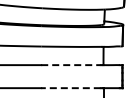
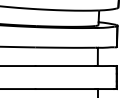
line: (71, 65) -> (65, 66), dashed -> solid
line: (71, 88) -> (65, 89), dashed -> solid

